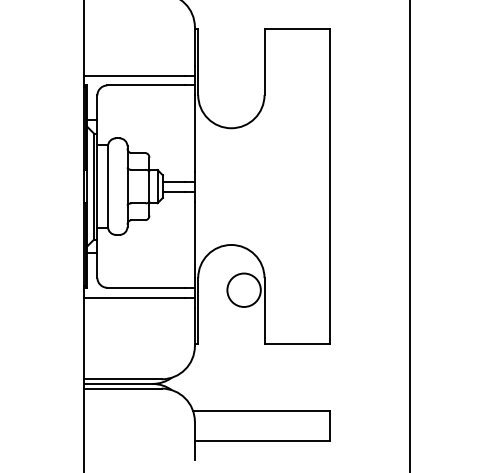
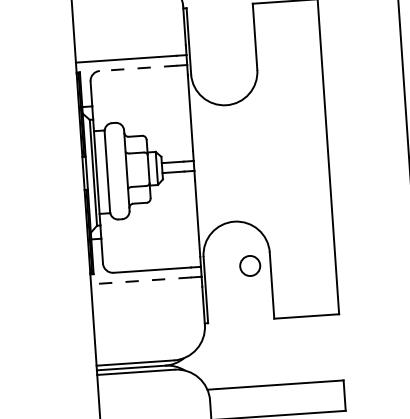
line: (146, 85) -> (138, 68), solid -> dashed
circle: (243, 289) -> (249, 265), size x0.6
line: (134, 297) -> (141, 280), solid -> dashed

